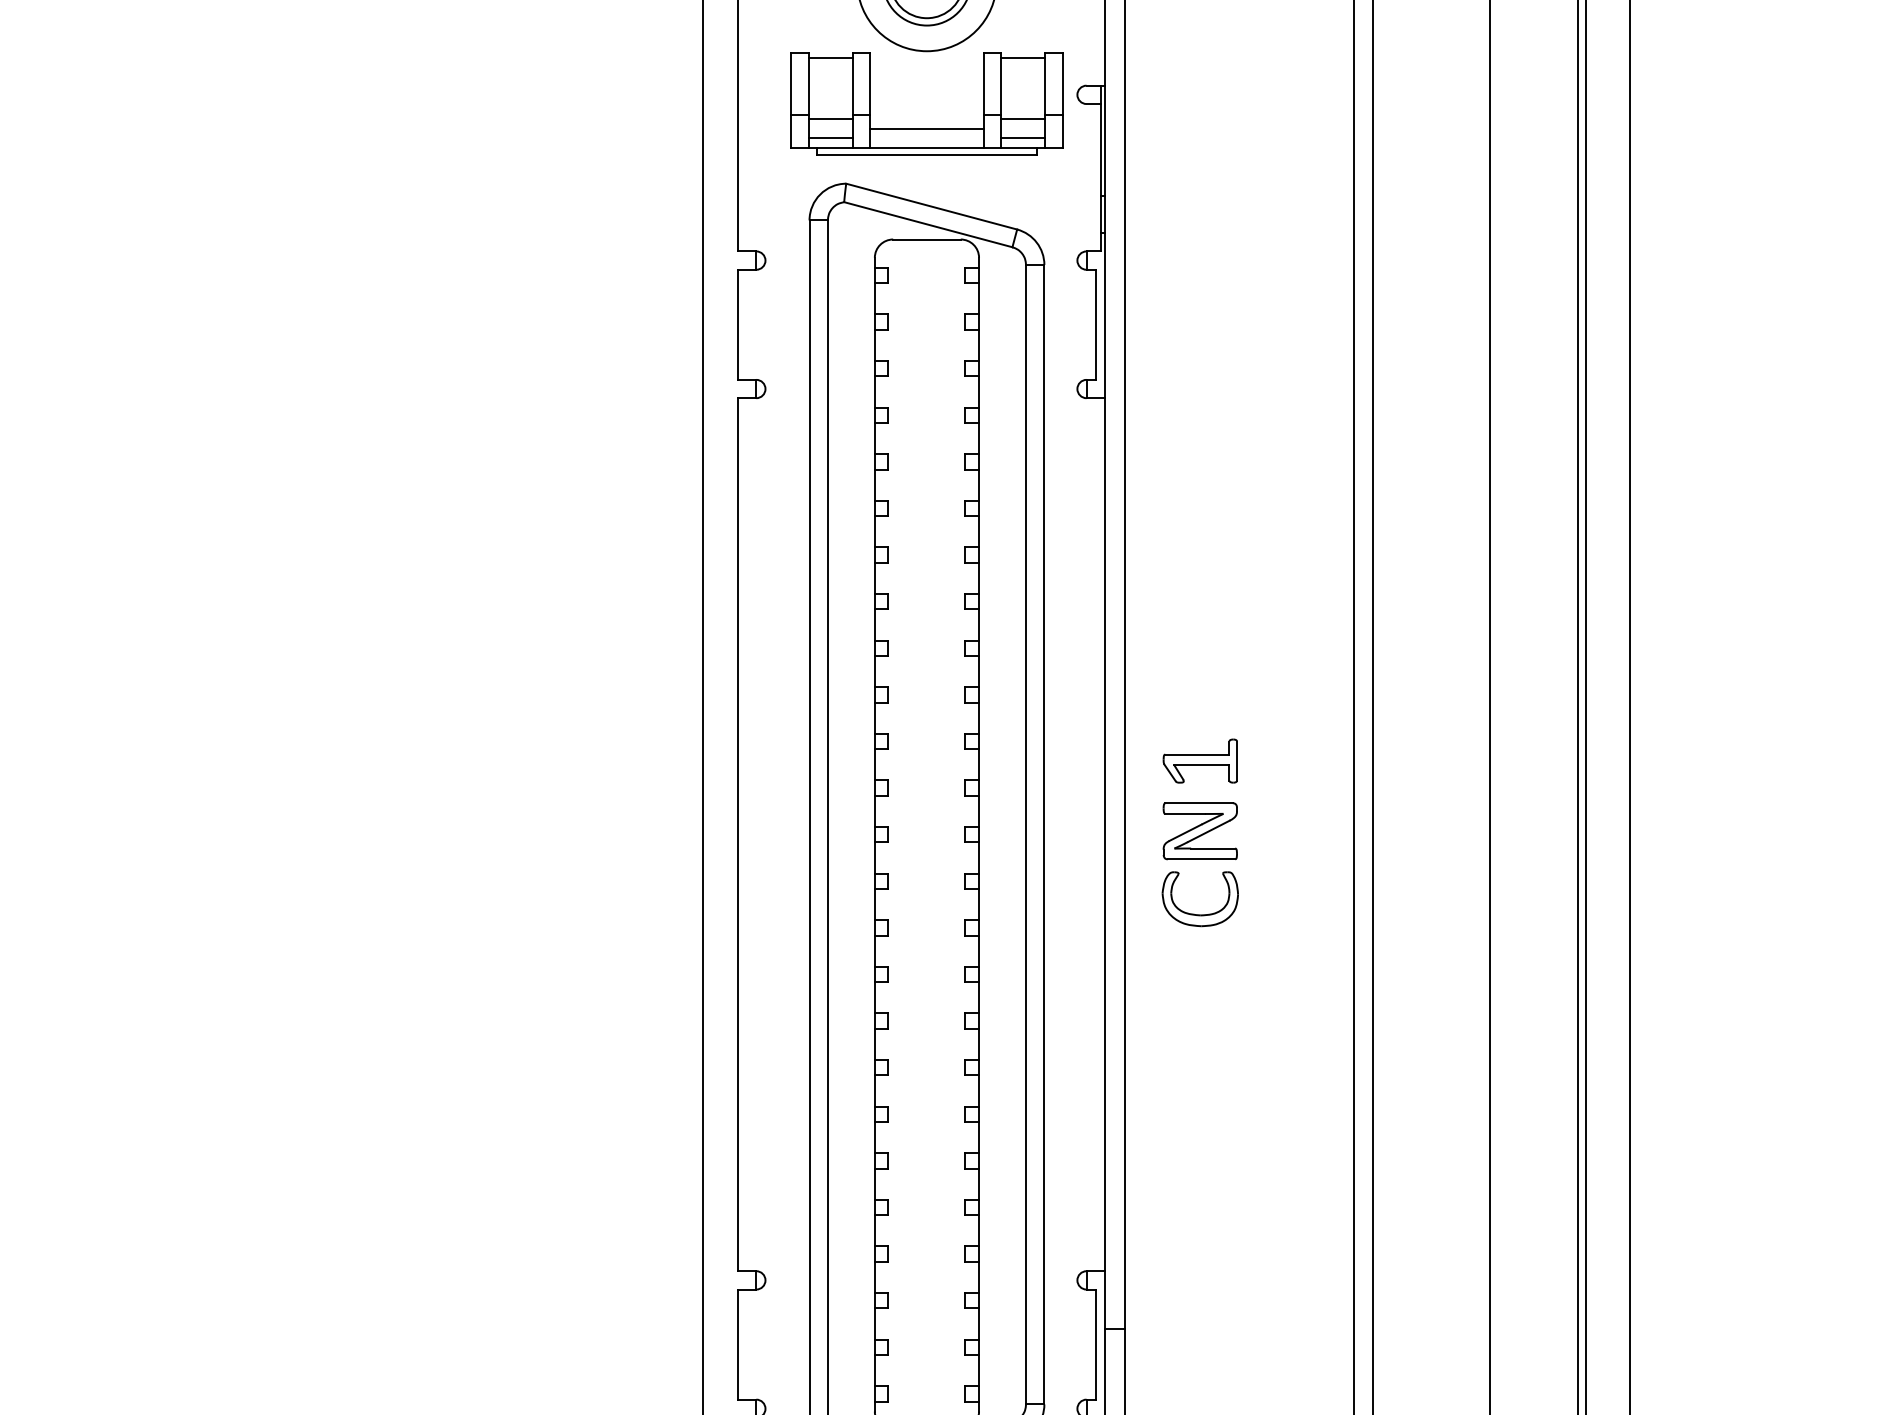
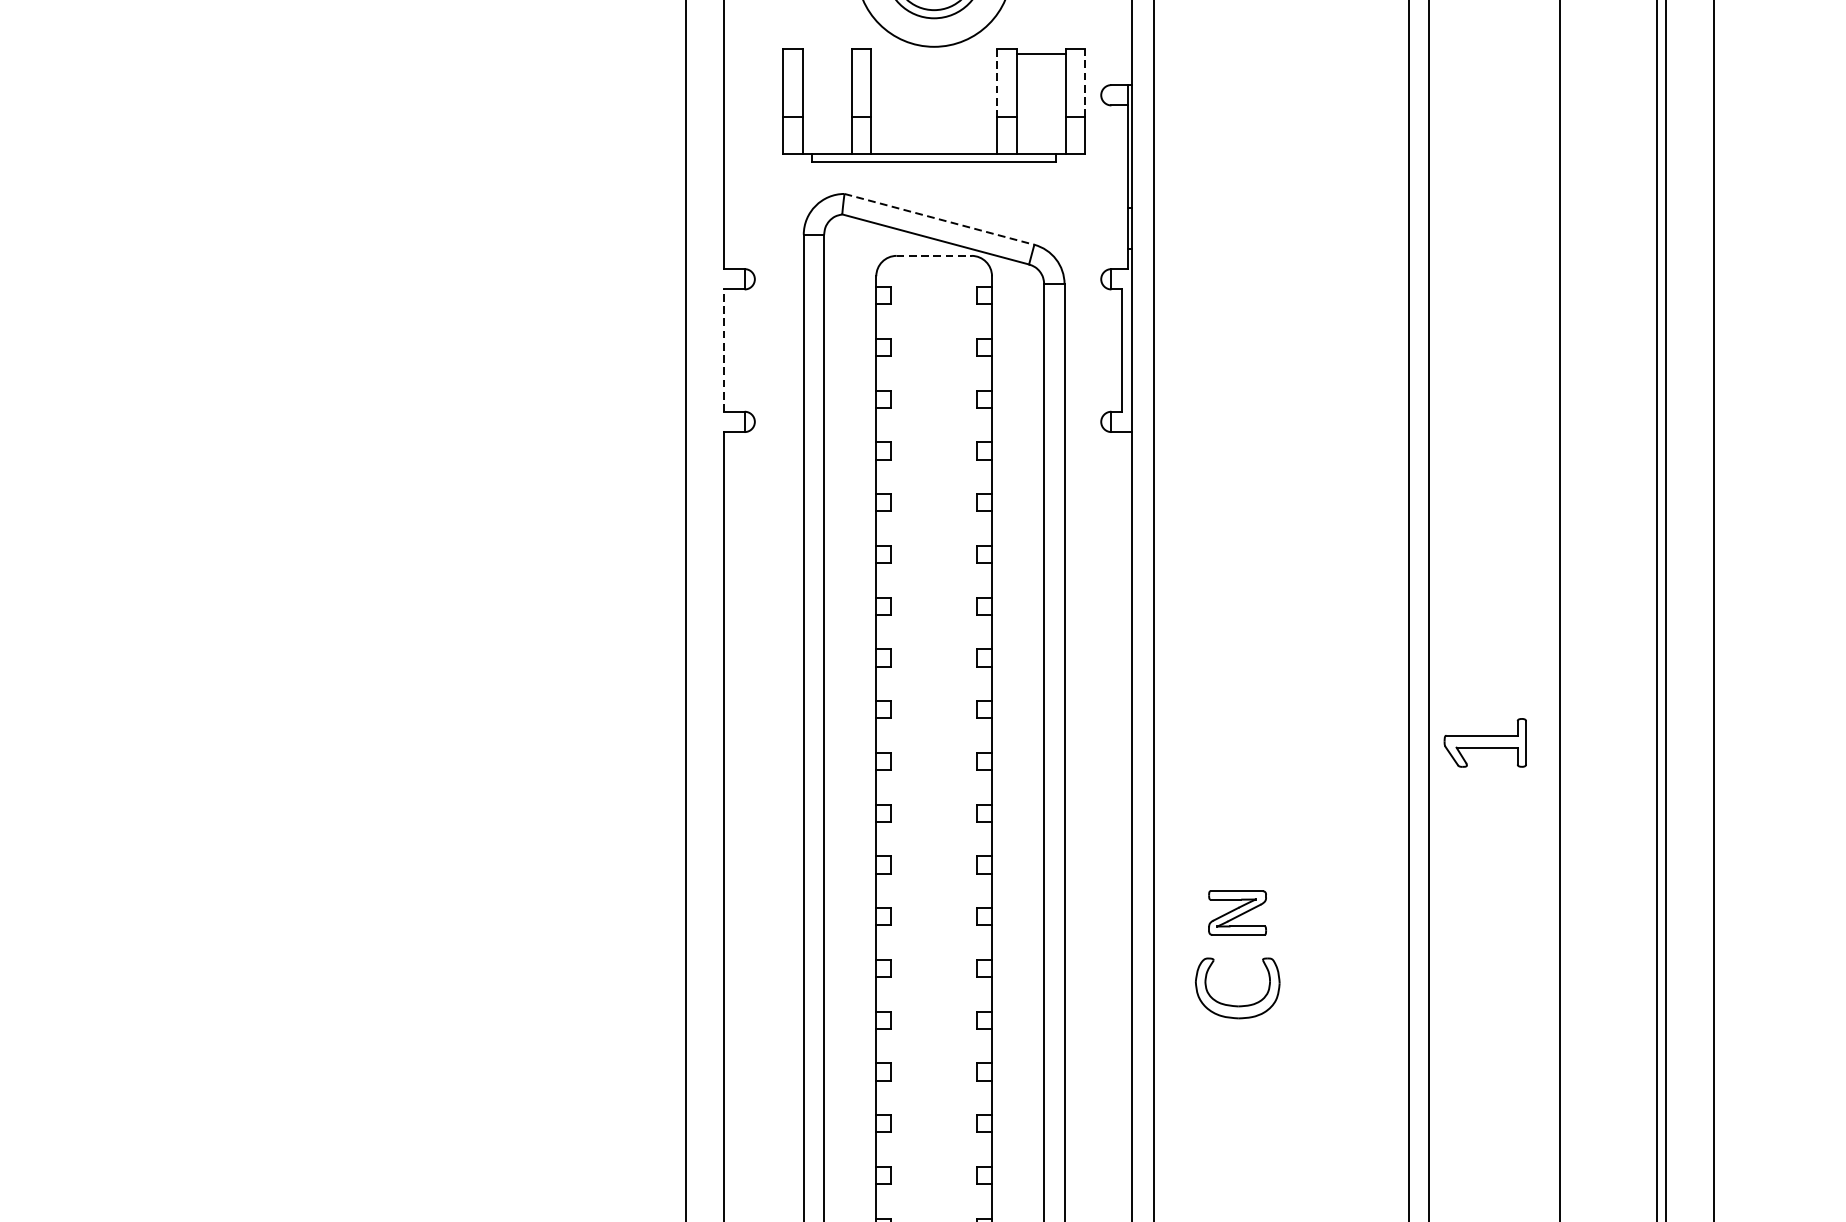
line: (830, 57) -> (827, 53), removed
line: (983, 83) -> (996, 82), solid -> dashed
line: (1062, 83) -> (1084, 82), solid -> dashed
line: (830, 119) -> (827, 122), removed
line: (1023, 119) -> (1041, 122), removed
line: (926, 129) -> (933, 133), removed
line: (830, 138) -> (827, 143), removed
line: (1023, 138) -> (1041, 143), removed
line: (932, 206) -> (940, 219), solid -> dashed
line: (926, 239) -> (933, 255), solid -> dashed
line: (737, 324) -> (723, 350), solid -> dashed
part: (1199, 760) -> (1484, 742), moved
part: (1199, 831) -> (1236, 913), size x0.7

